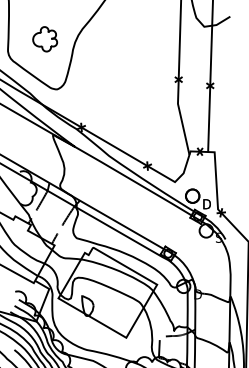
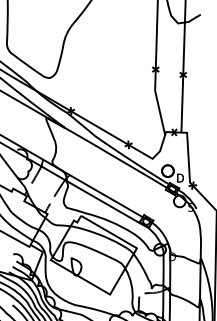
part: (45, 39) -> (39, 34), removed

